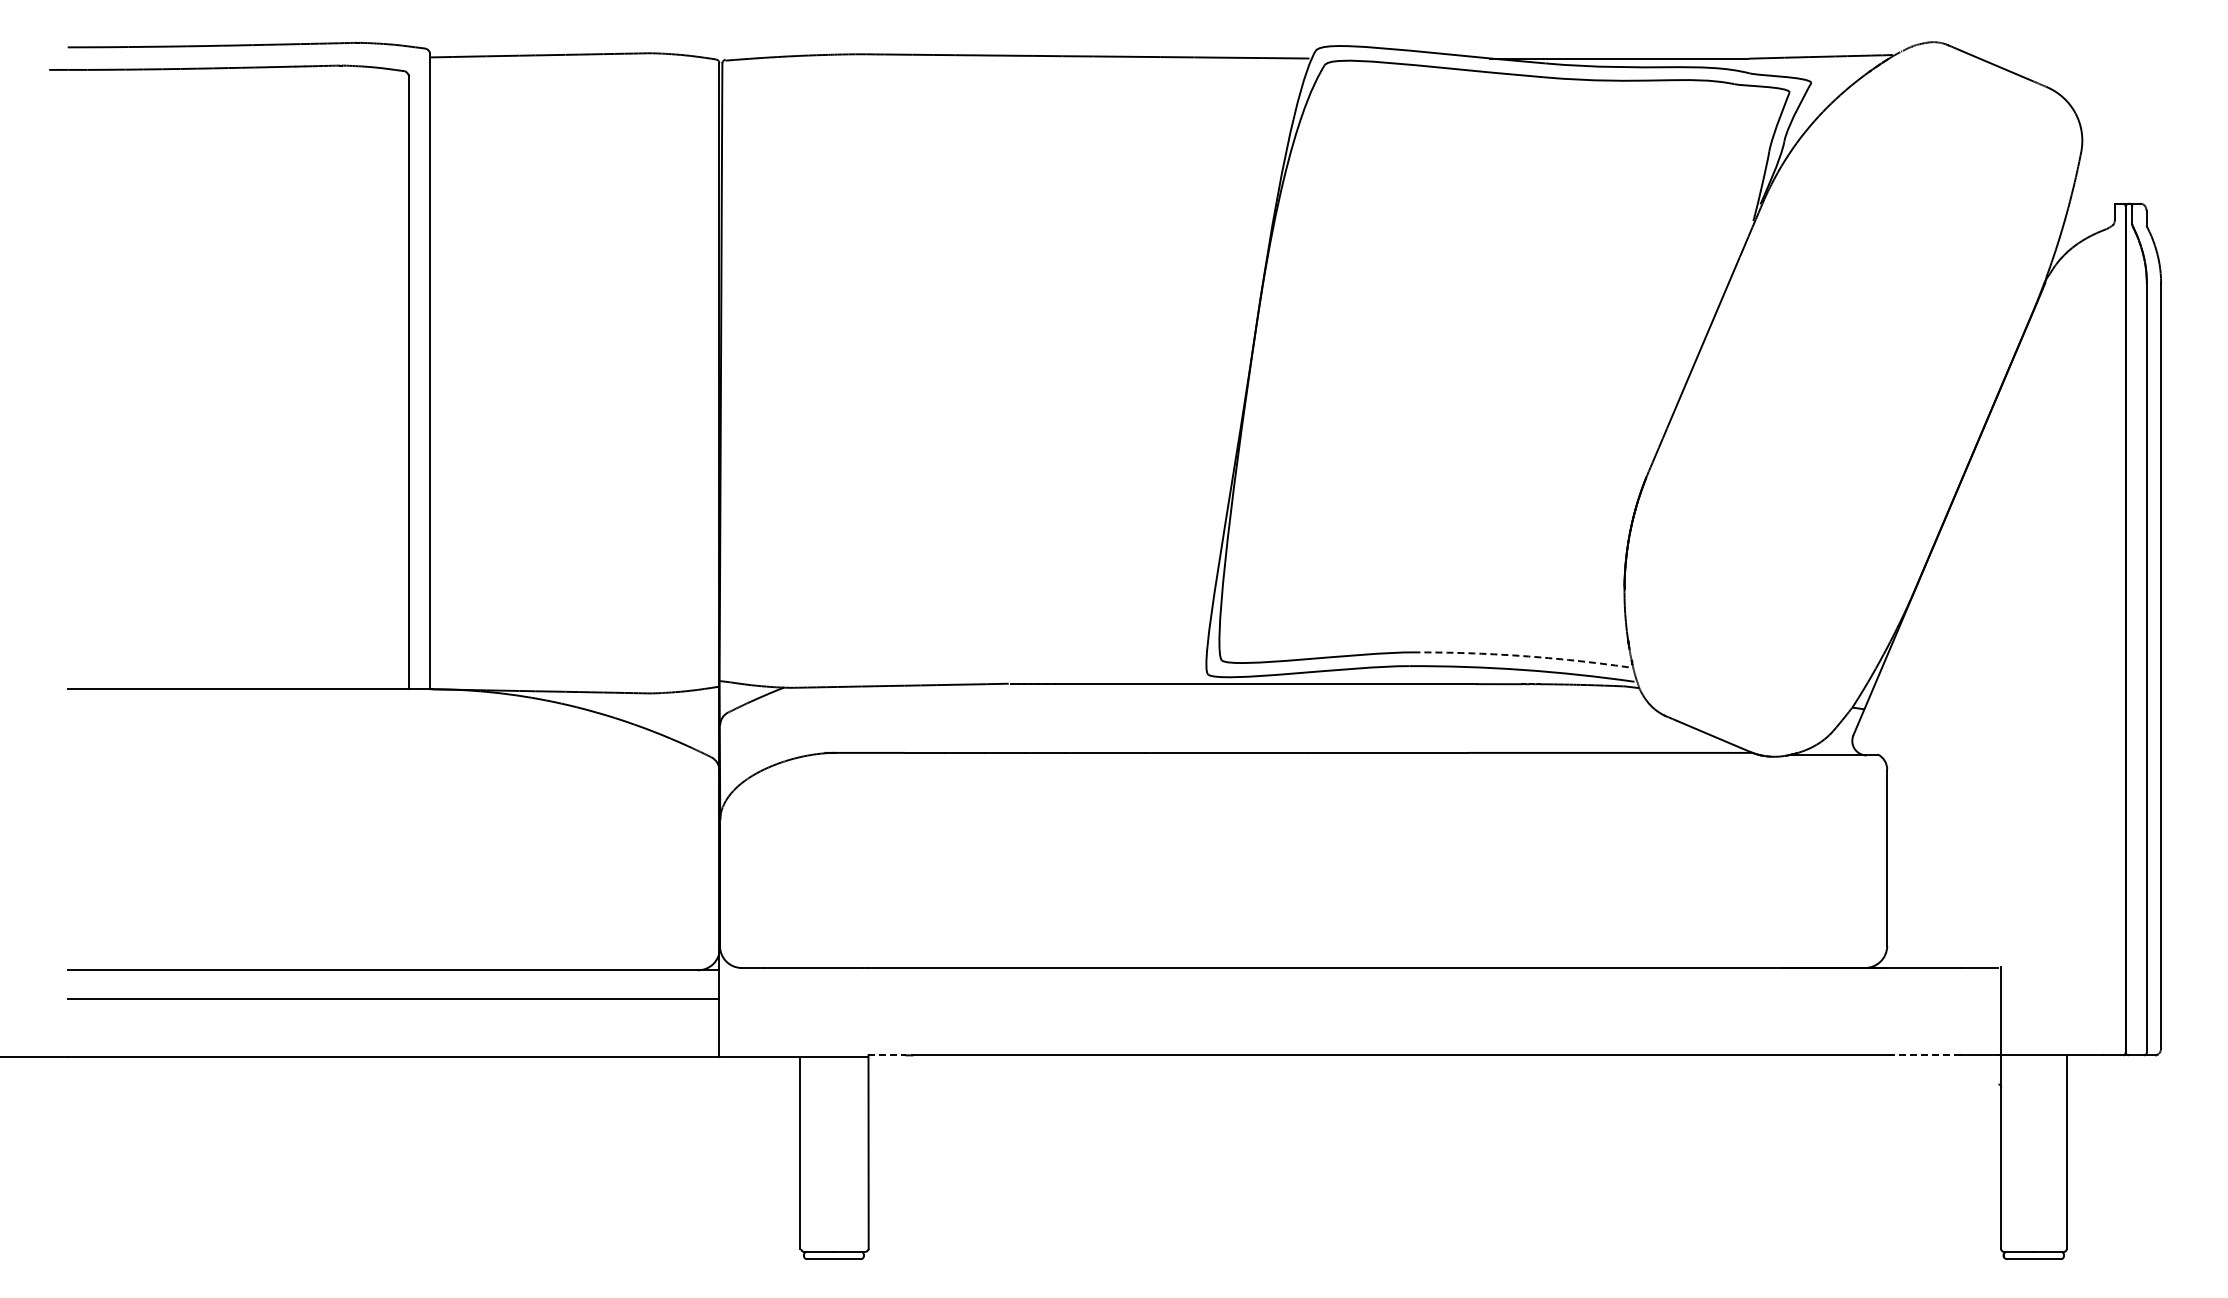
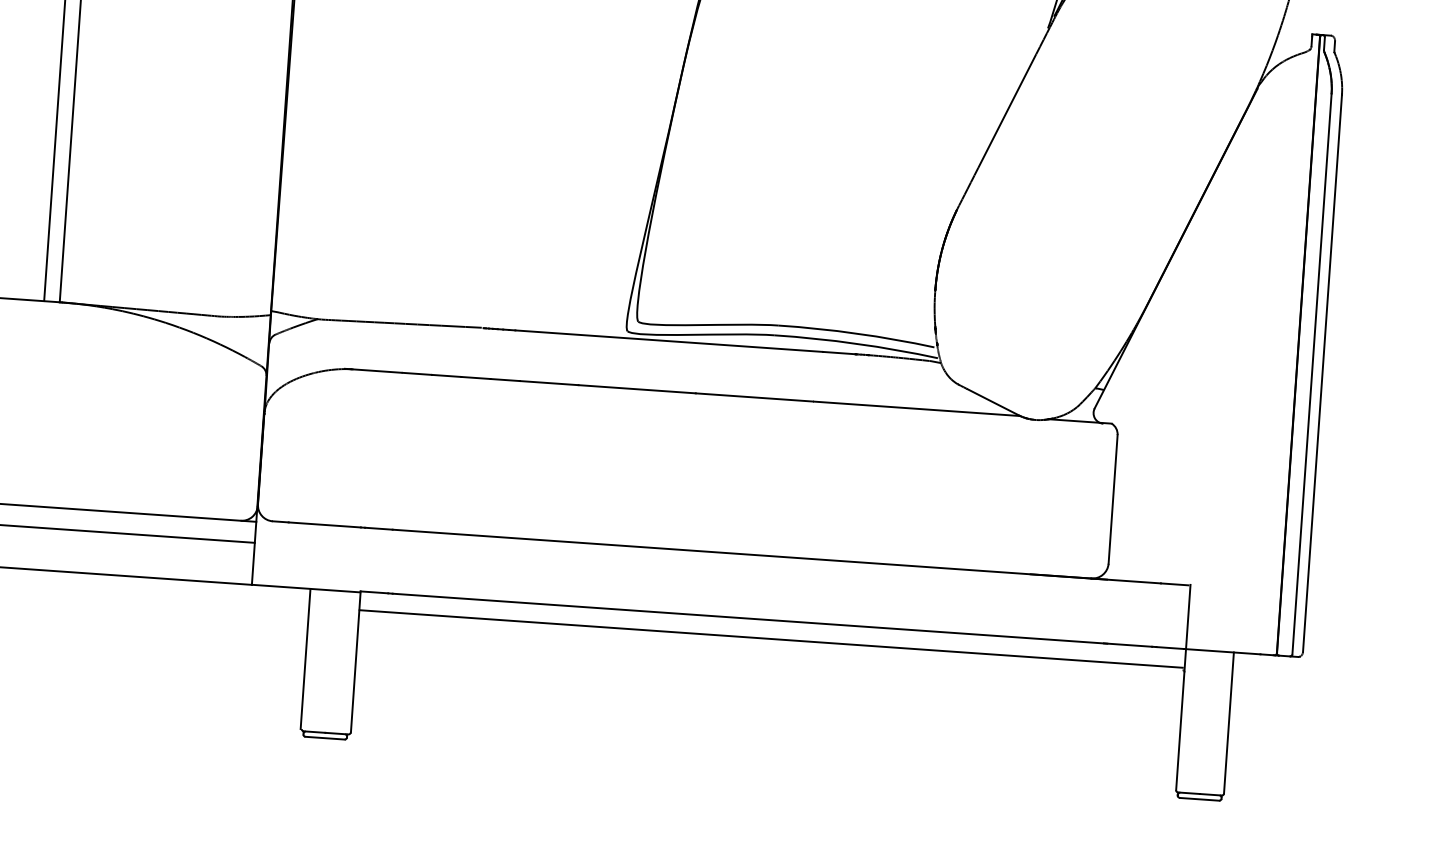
arc: (1521, 655) -> (856, 333), dashed -> solid
line: (887, 1055) -> (374, 592), dashed -> solid
line: (1922, 1055) -> (1128, 645), dashed -> solid
line: (1433, 1081) -> (771, 639), added

